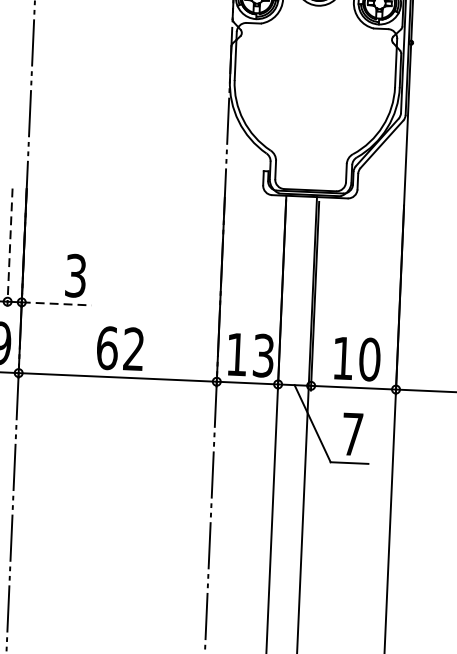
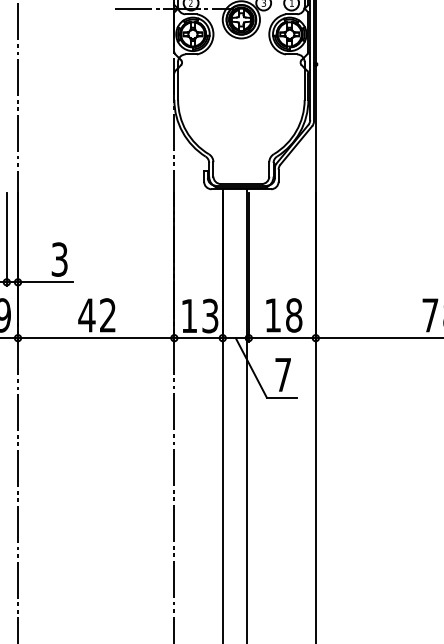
line: (9, 247) -> (6, 239), dashed -> solid
line: (56, 304) -> (45, 282), dashed -> solid
text: (106, 348) -> (86, 315), 62 -> 42
text: (370, 359) -> (294, 315), 10 -> 18

